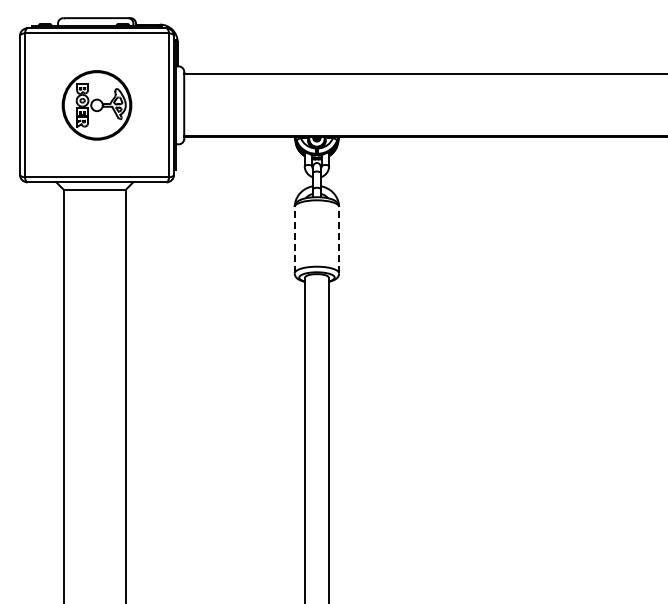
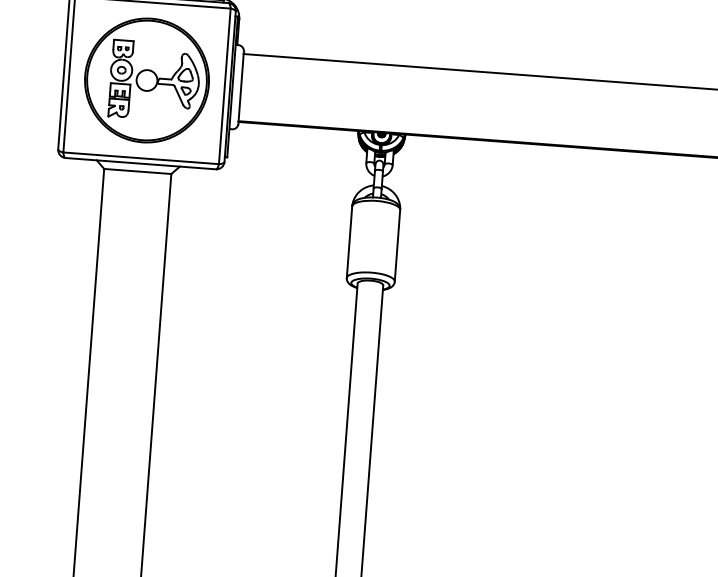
part: (96, 105) -> (146, 80), size x1.67
line: (294, 239) -> (349, 241), dashed -> solid
line: (339, 239) -> (397, 245), dashed -> solid

